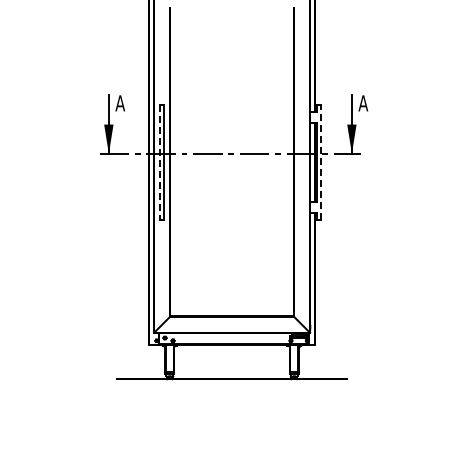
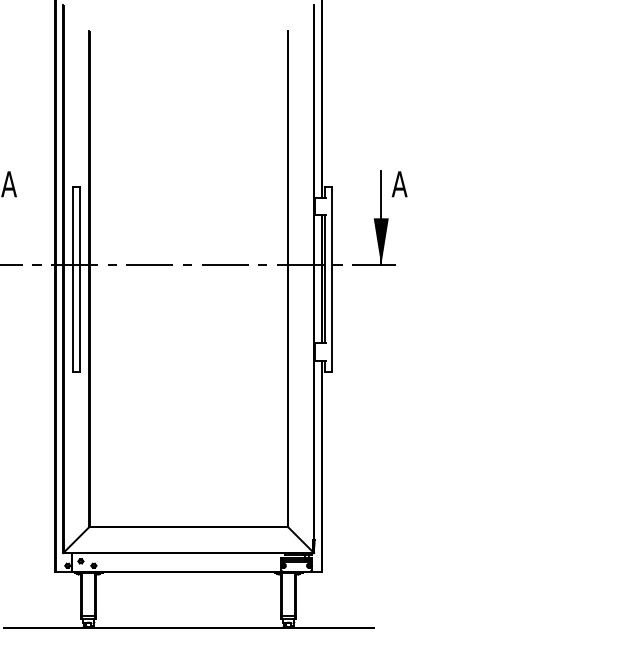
line: (159, 162) -> (72, 279), dashed -> solid
line: (321, 162) -> (332, 279), dashed -> solid

